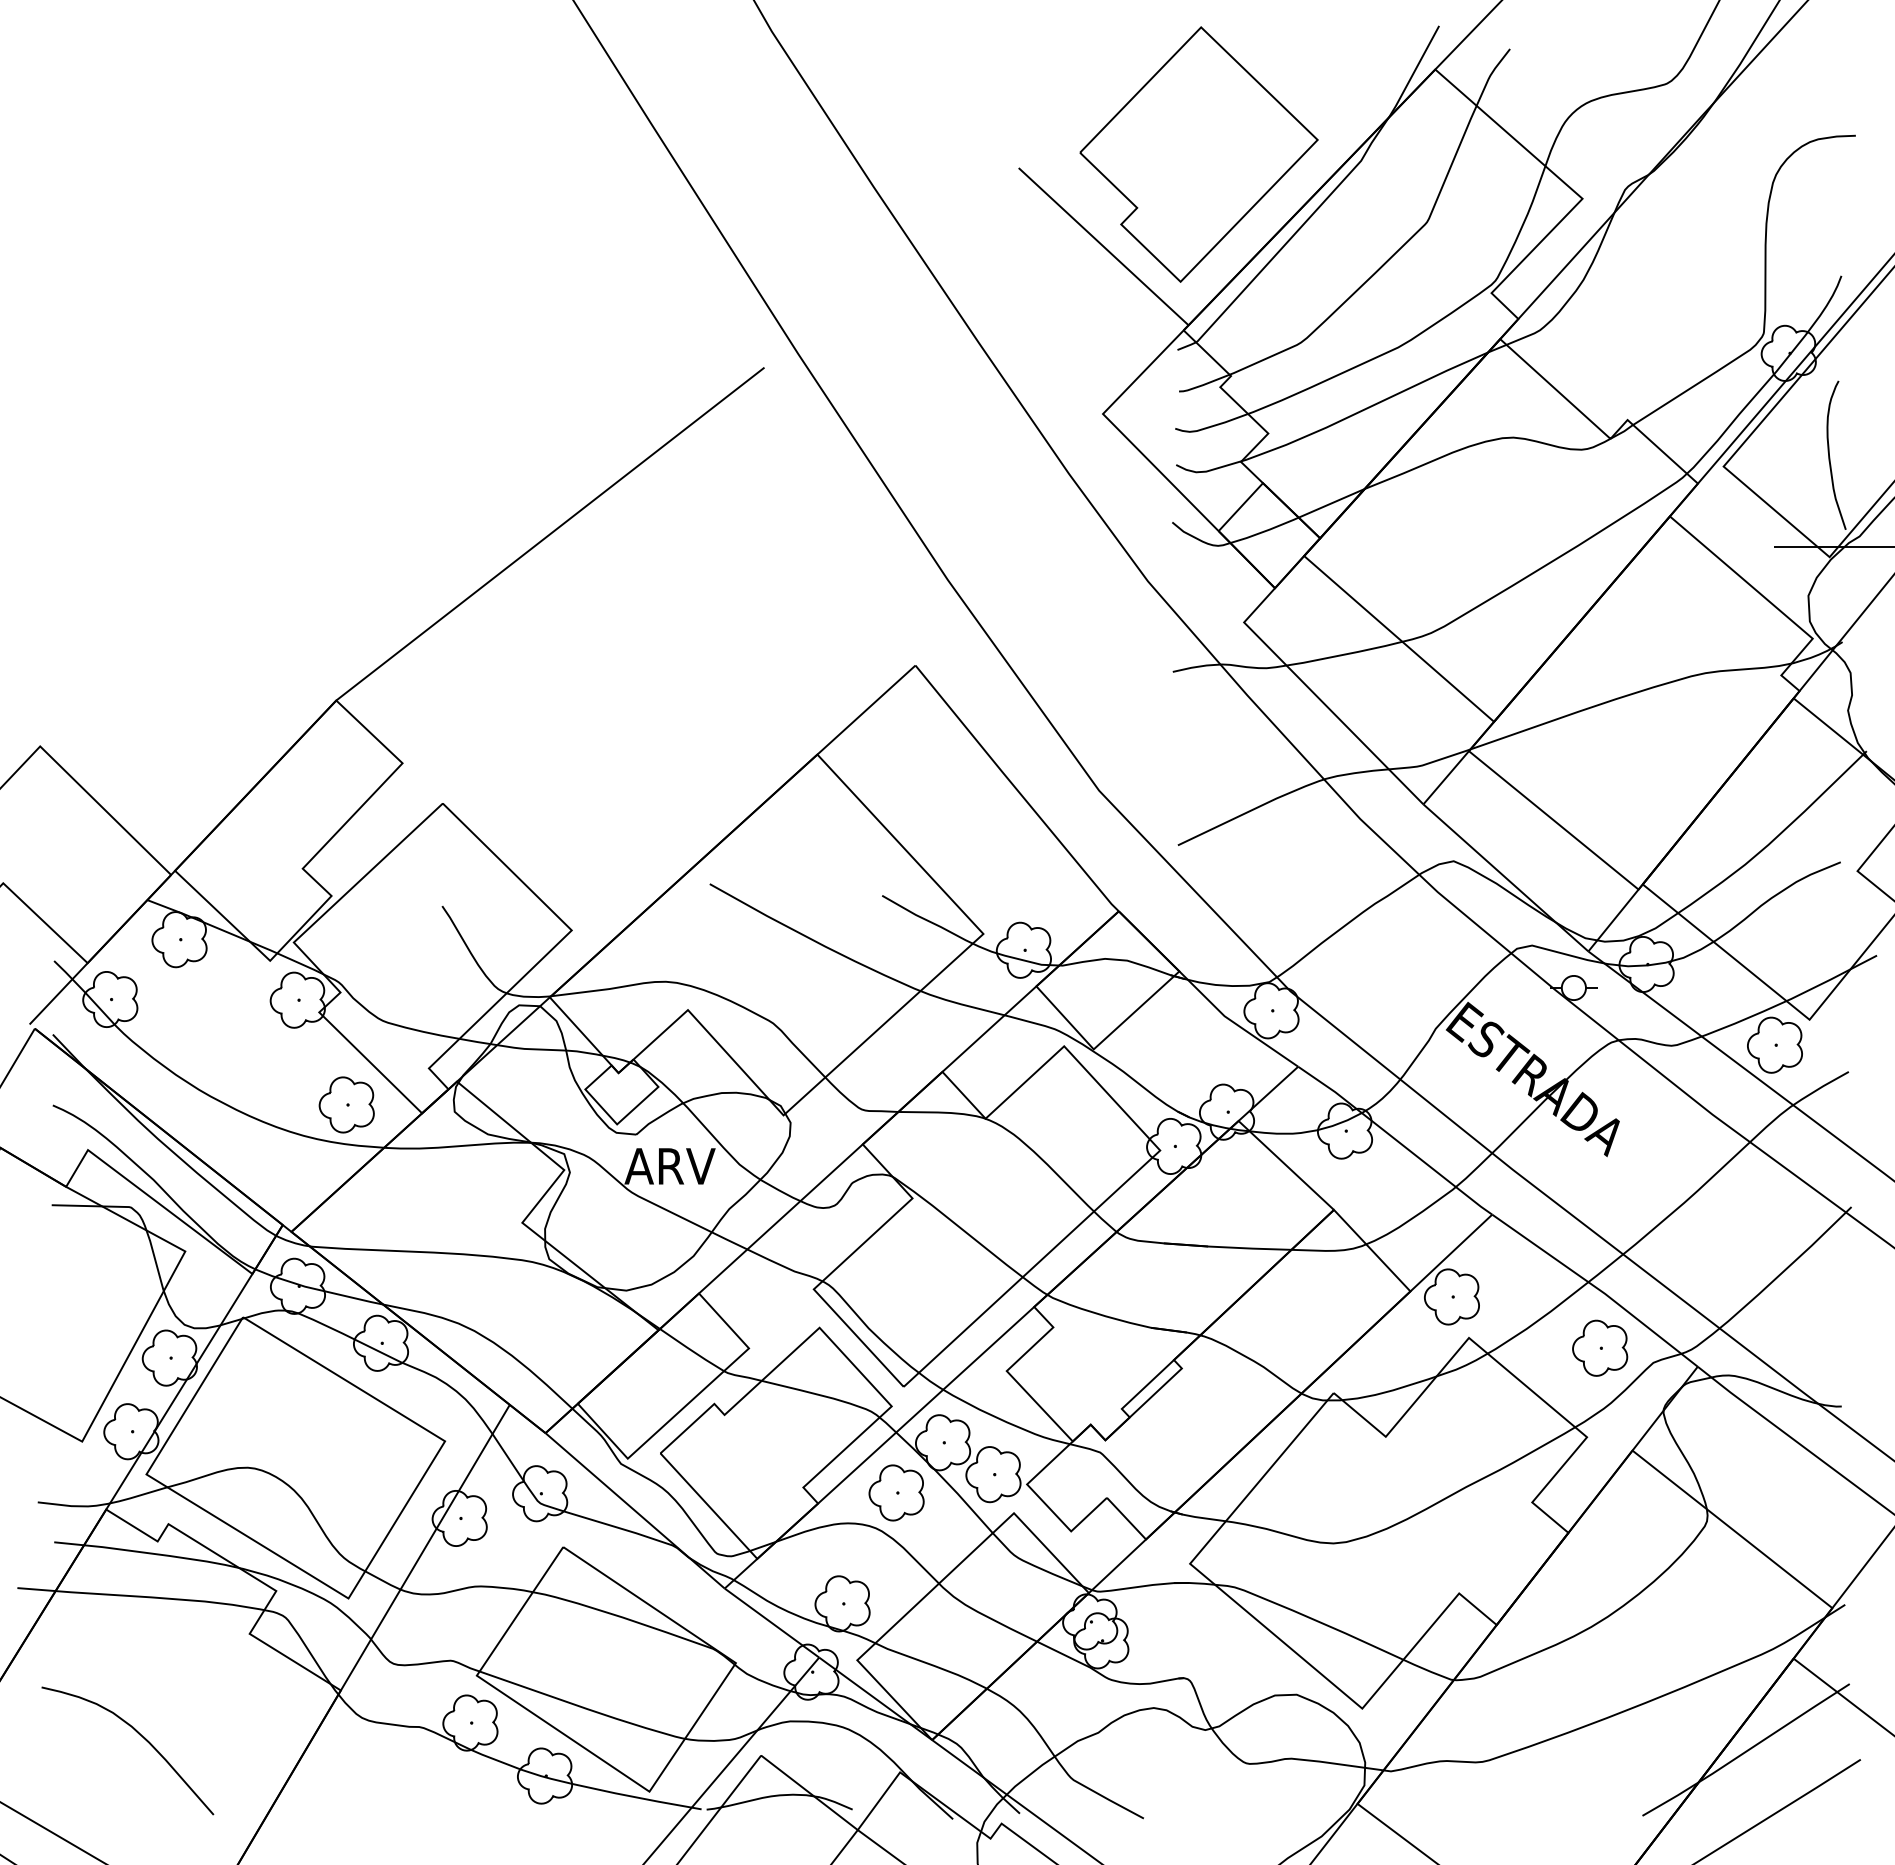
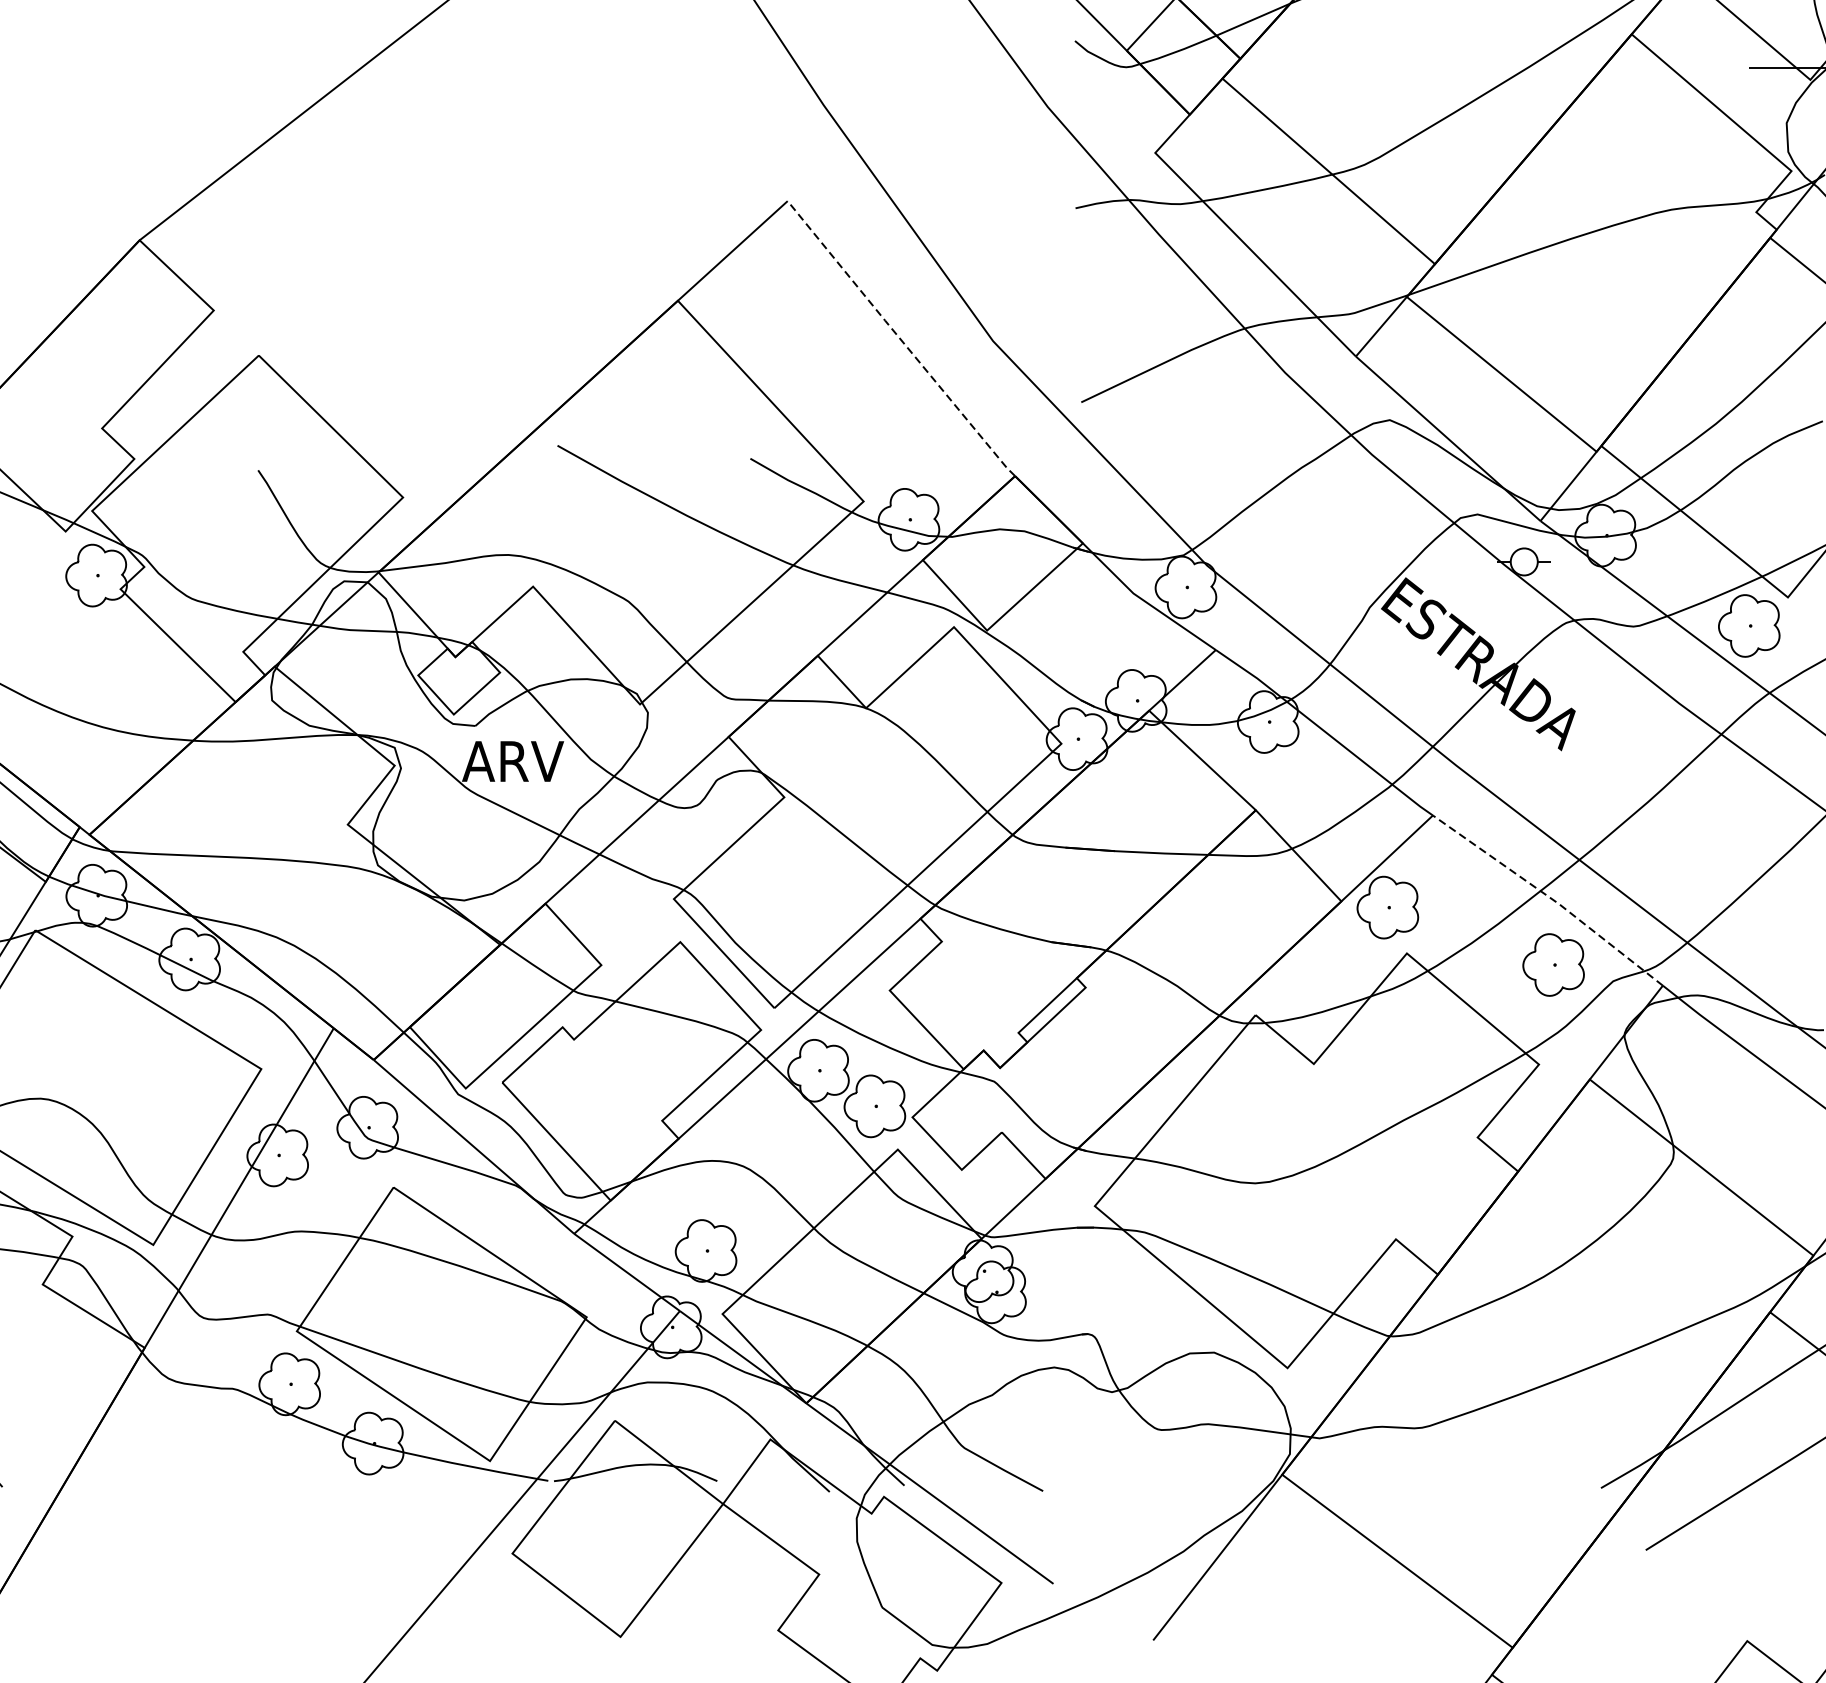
line: (1016, 789) -> (900, 339), solid -> dashed
part: (346, 1104) -> (151, 692), removed
line: (1596, 1288) -> (1549, 898), solid -> dashed
part: (896, 1492) -> (766, 1126), removed

